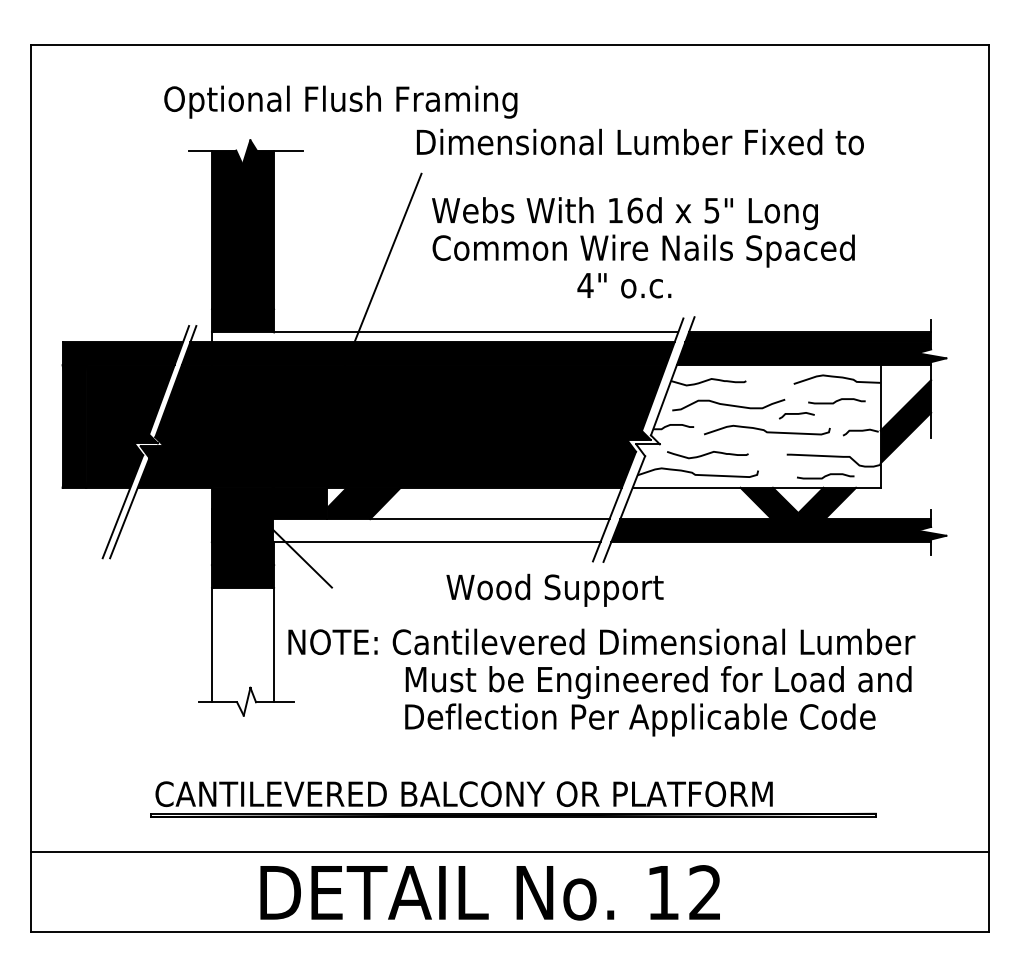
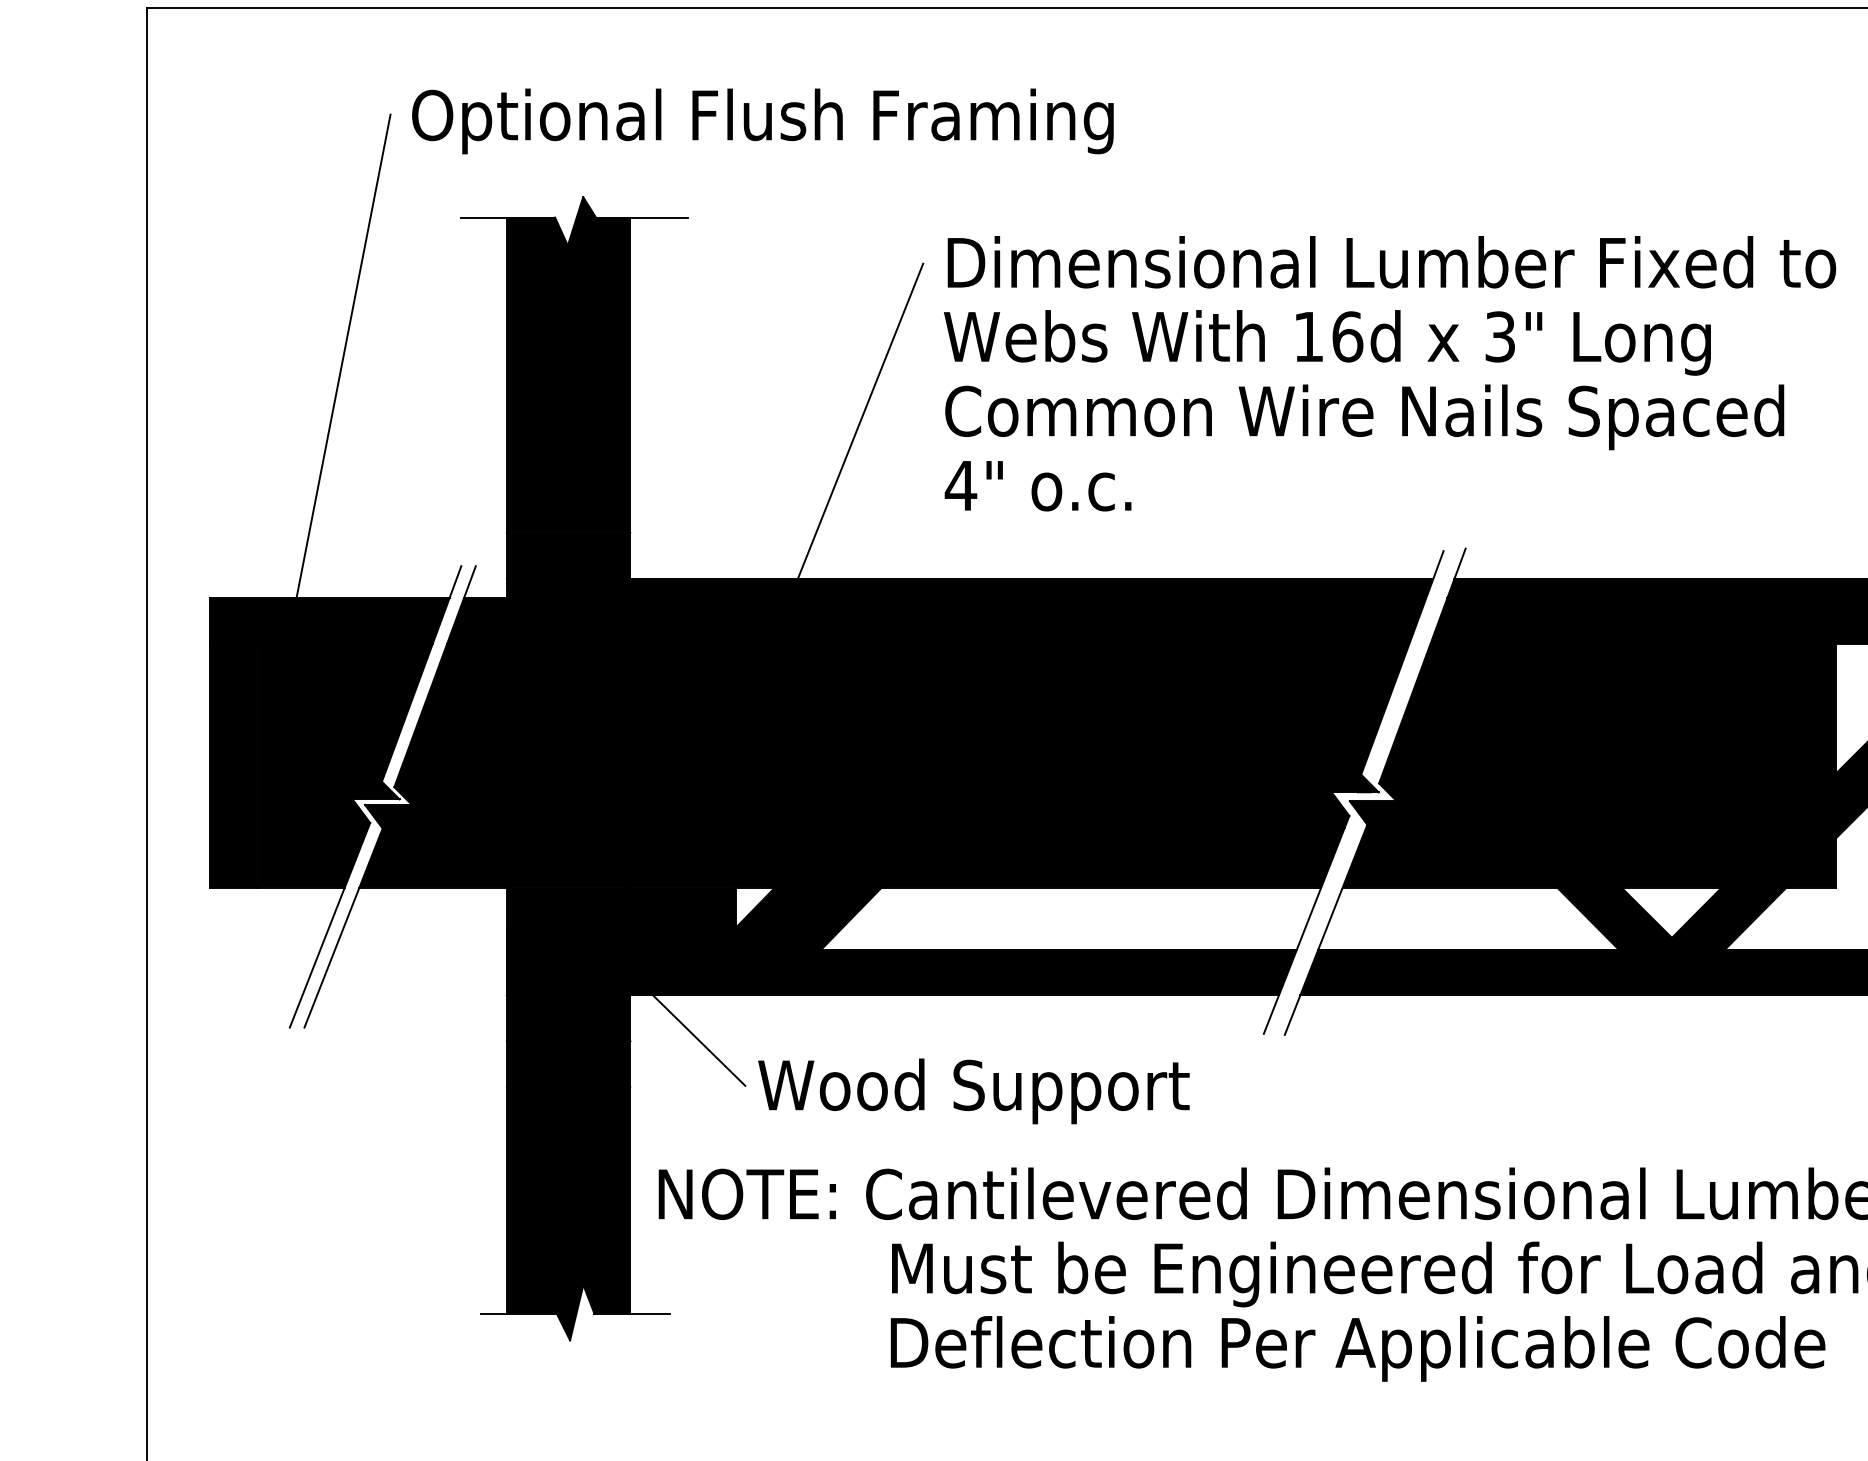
text: (640, 141) -> (1392, 261), moved
text: (712, 209) -> (1501, 334), 5" -> 3"
line: (128, 226) -> (341, 368), added
text: (624, 285) -> (1038, 485), moved
fill: (445, 337) -> (970, 588), added
fill: (756, 426) -> (1588, 765), added
fill: (441, 530) -> (962, 972), added
text: (554, 589) -> (972, 1089), moved
fill: (243, 651) -> (569, 1212), added

